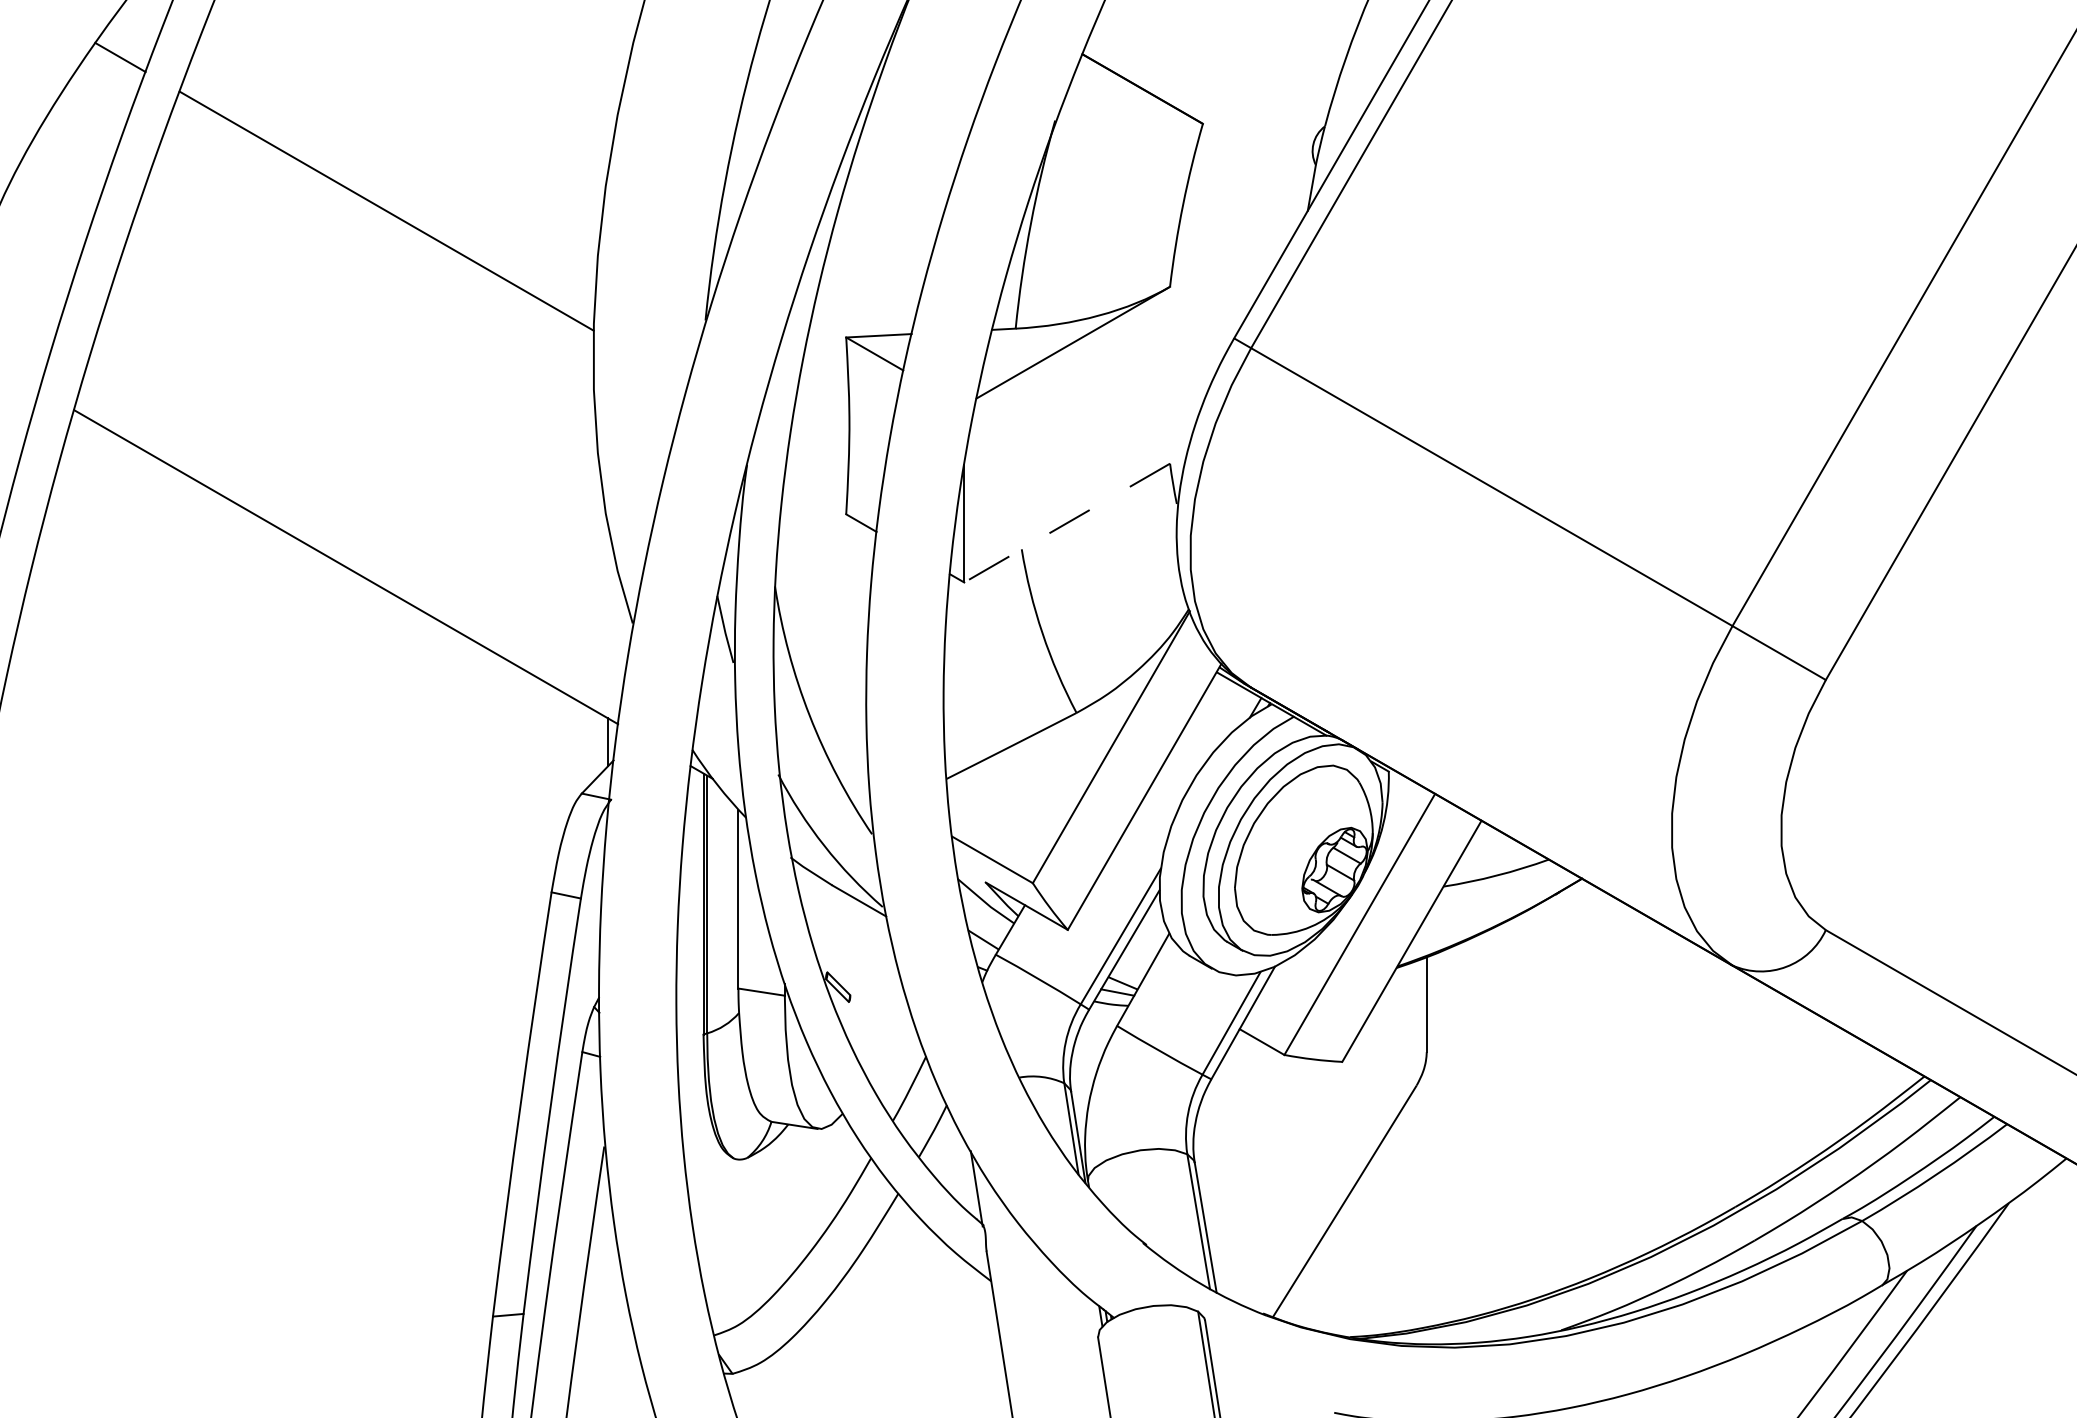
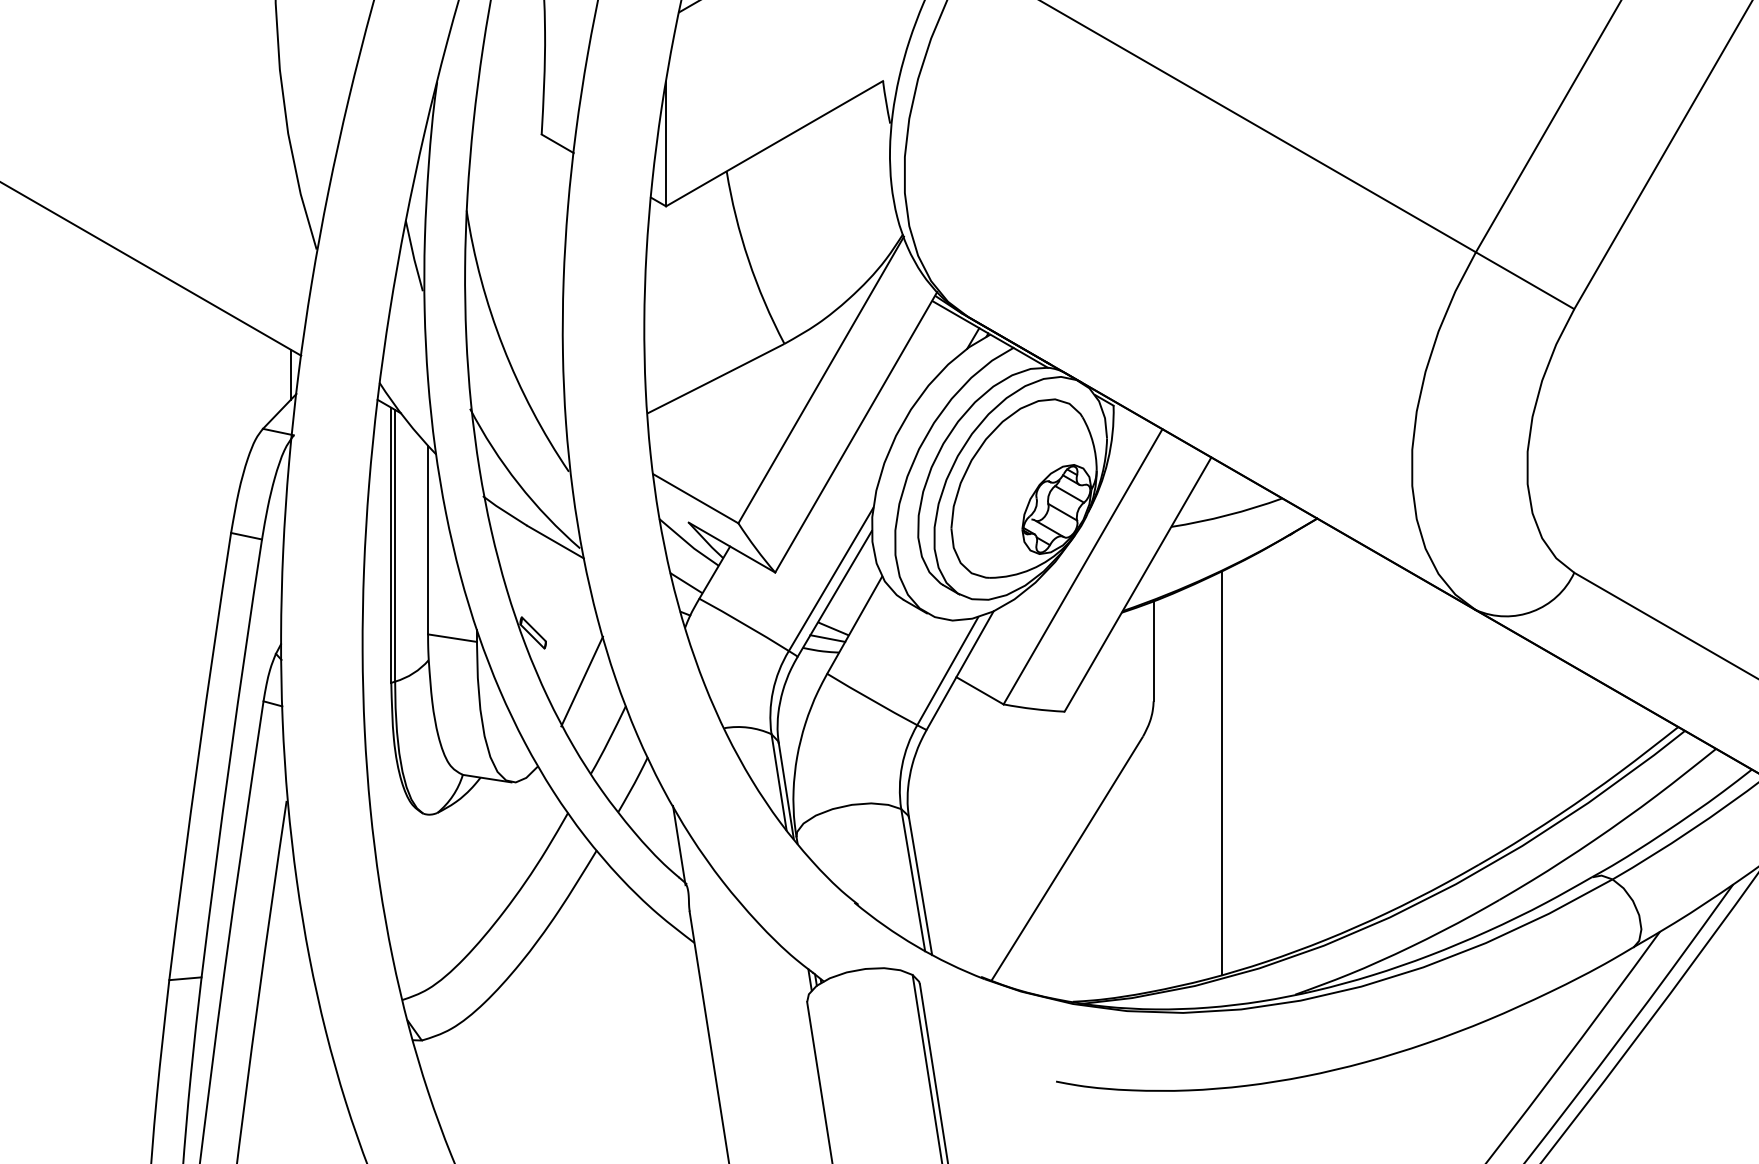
line: (1067, 523) -> (774, 144), dashed -> solid
line: (884, 1032) -> (582, 680), added
line: (1492, 1119) -> (1222, 772), added

